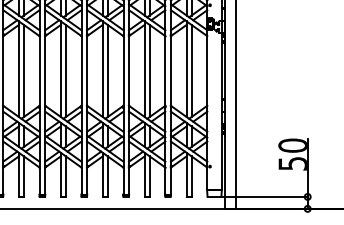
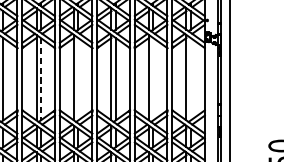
line: (65, 70) -> (78, 78), removed
line: (149, 70) -> (153, 78), removed
line: (191, 70) -> (190, 78), removed
line: (23, 71) -> (40, 79), solid -> dashed

